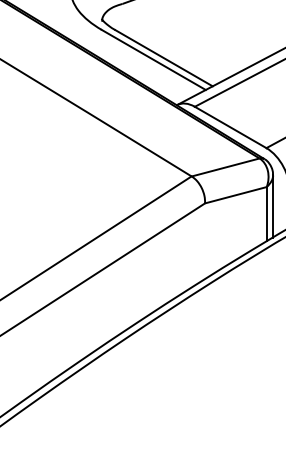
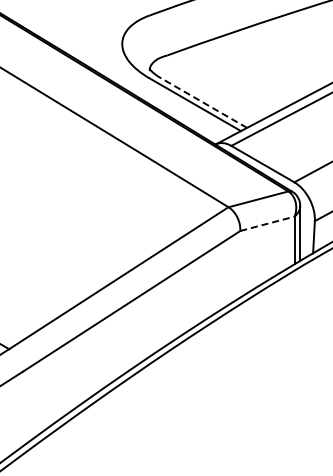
line: (163, 57) -> (203, 102), solid -> dashed
line: (235, 194) -> (267, 223), solid -> dashed

